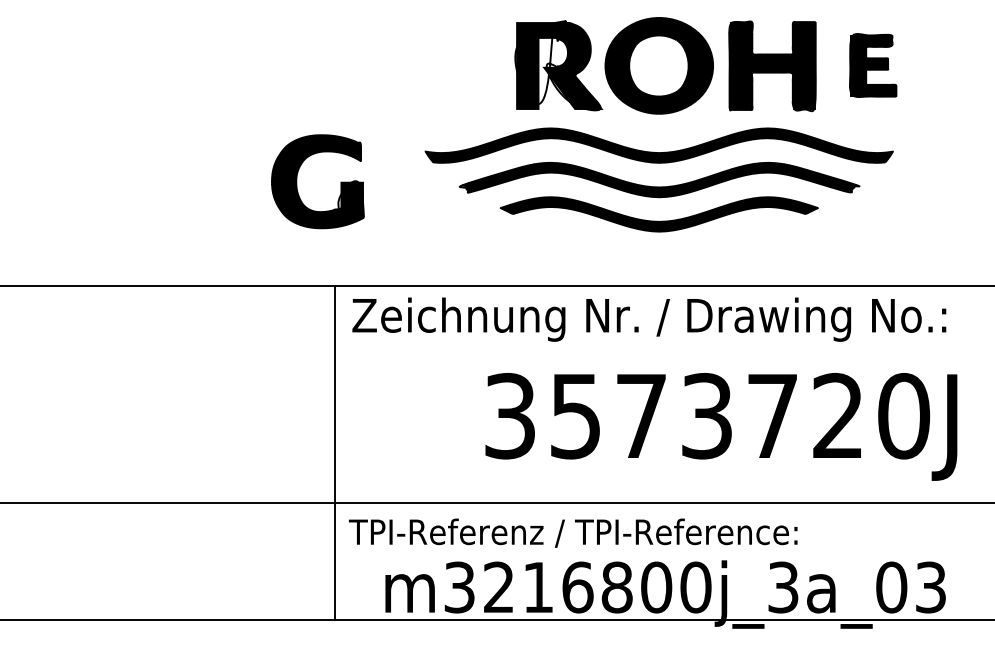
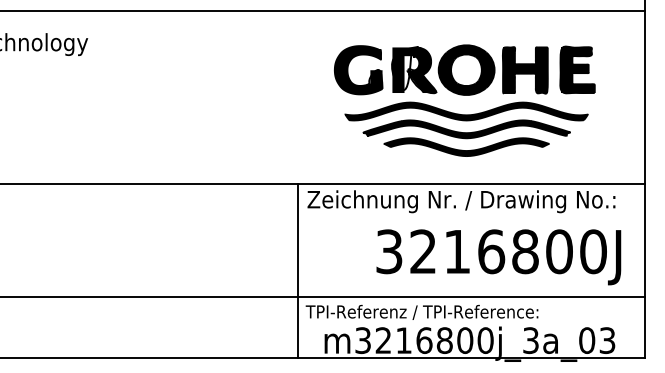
part: (873, 64) -> (577, 69), size x1.43
part: (298, 182) -> (348, 70), moved
text: (707, 415) -> (491, 251), 3573720J -> 3216800J

